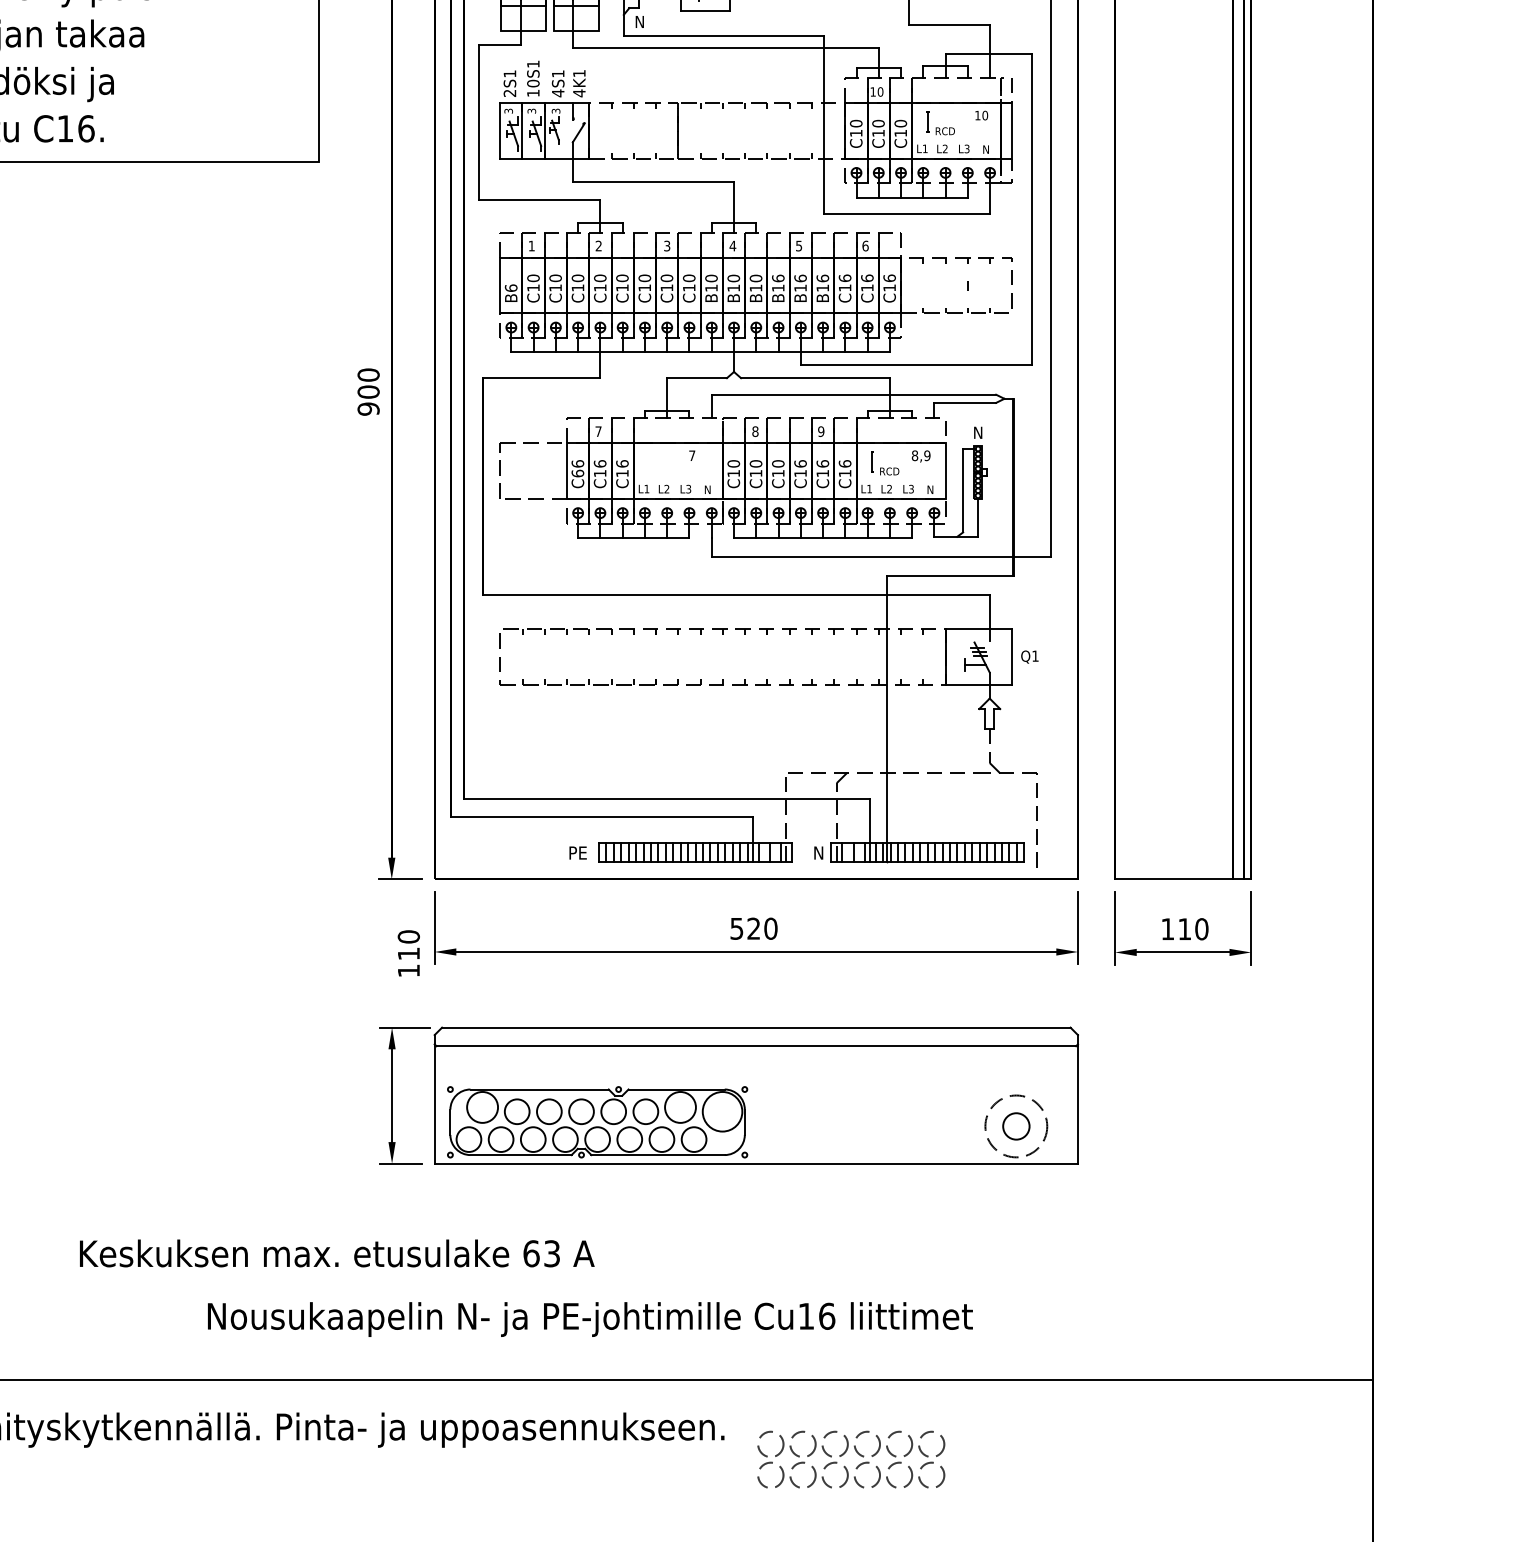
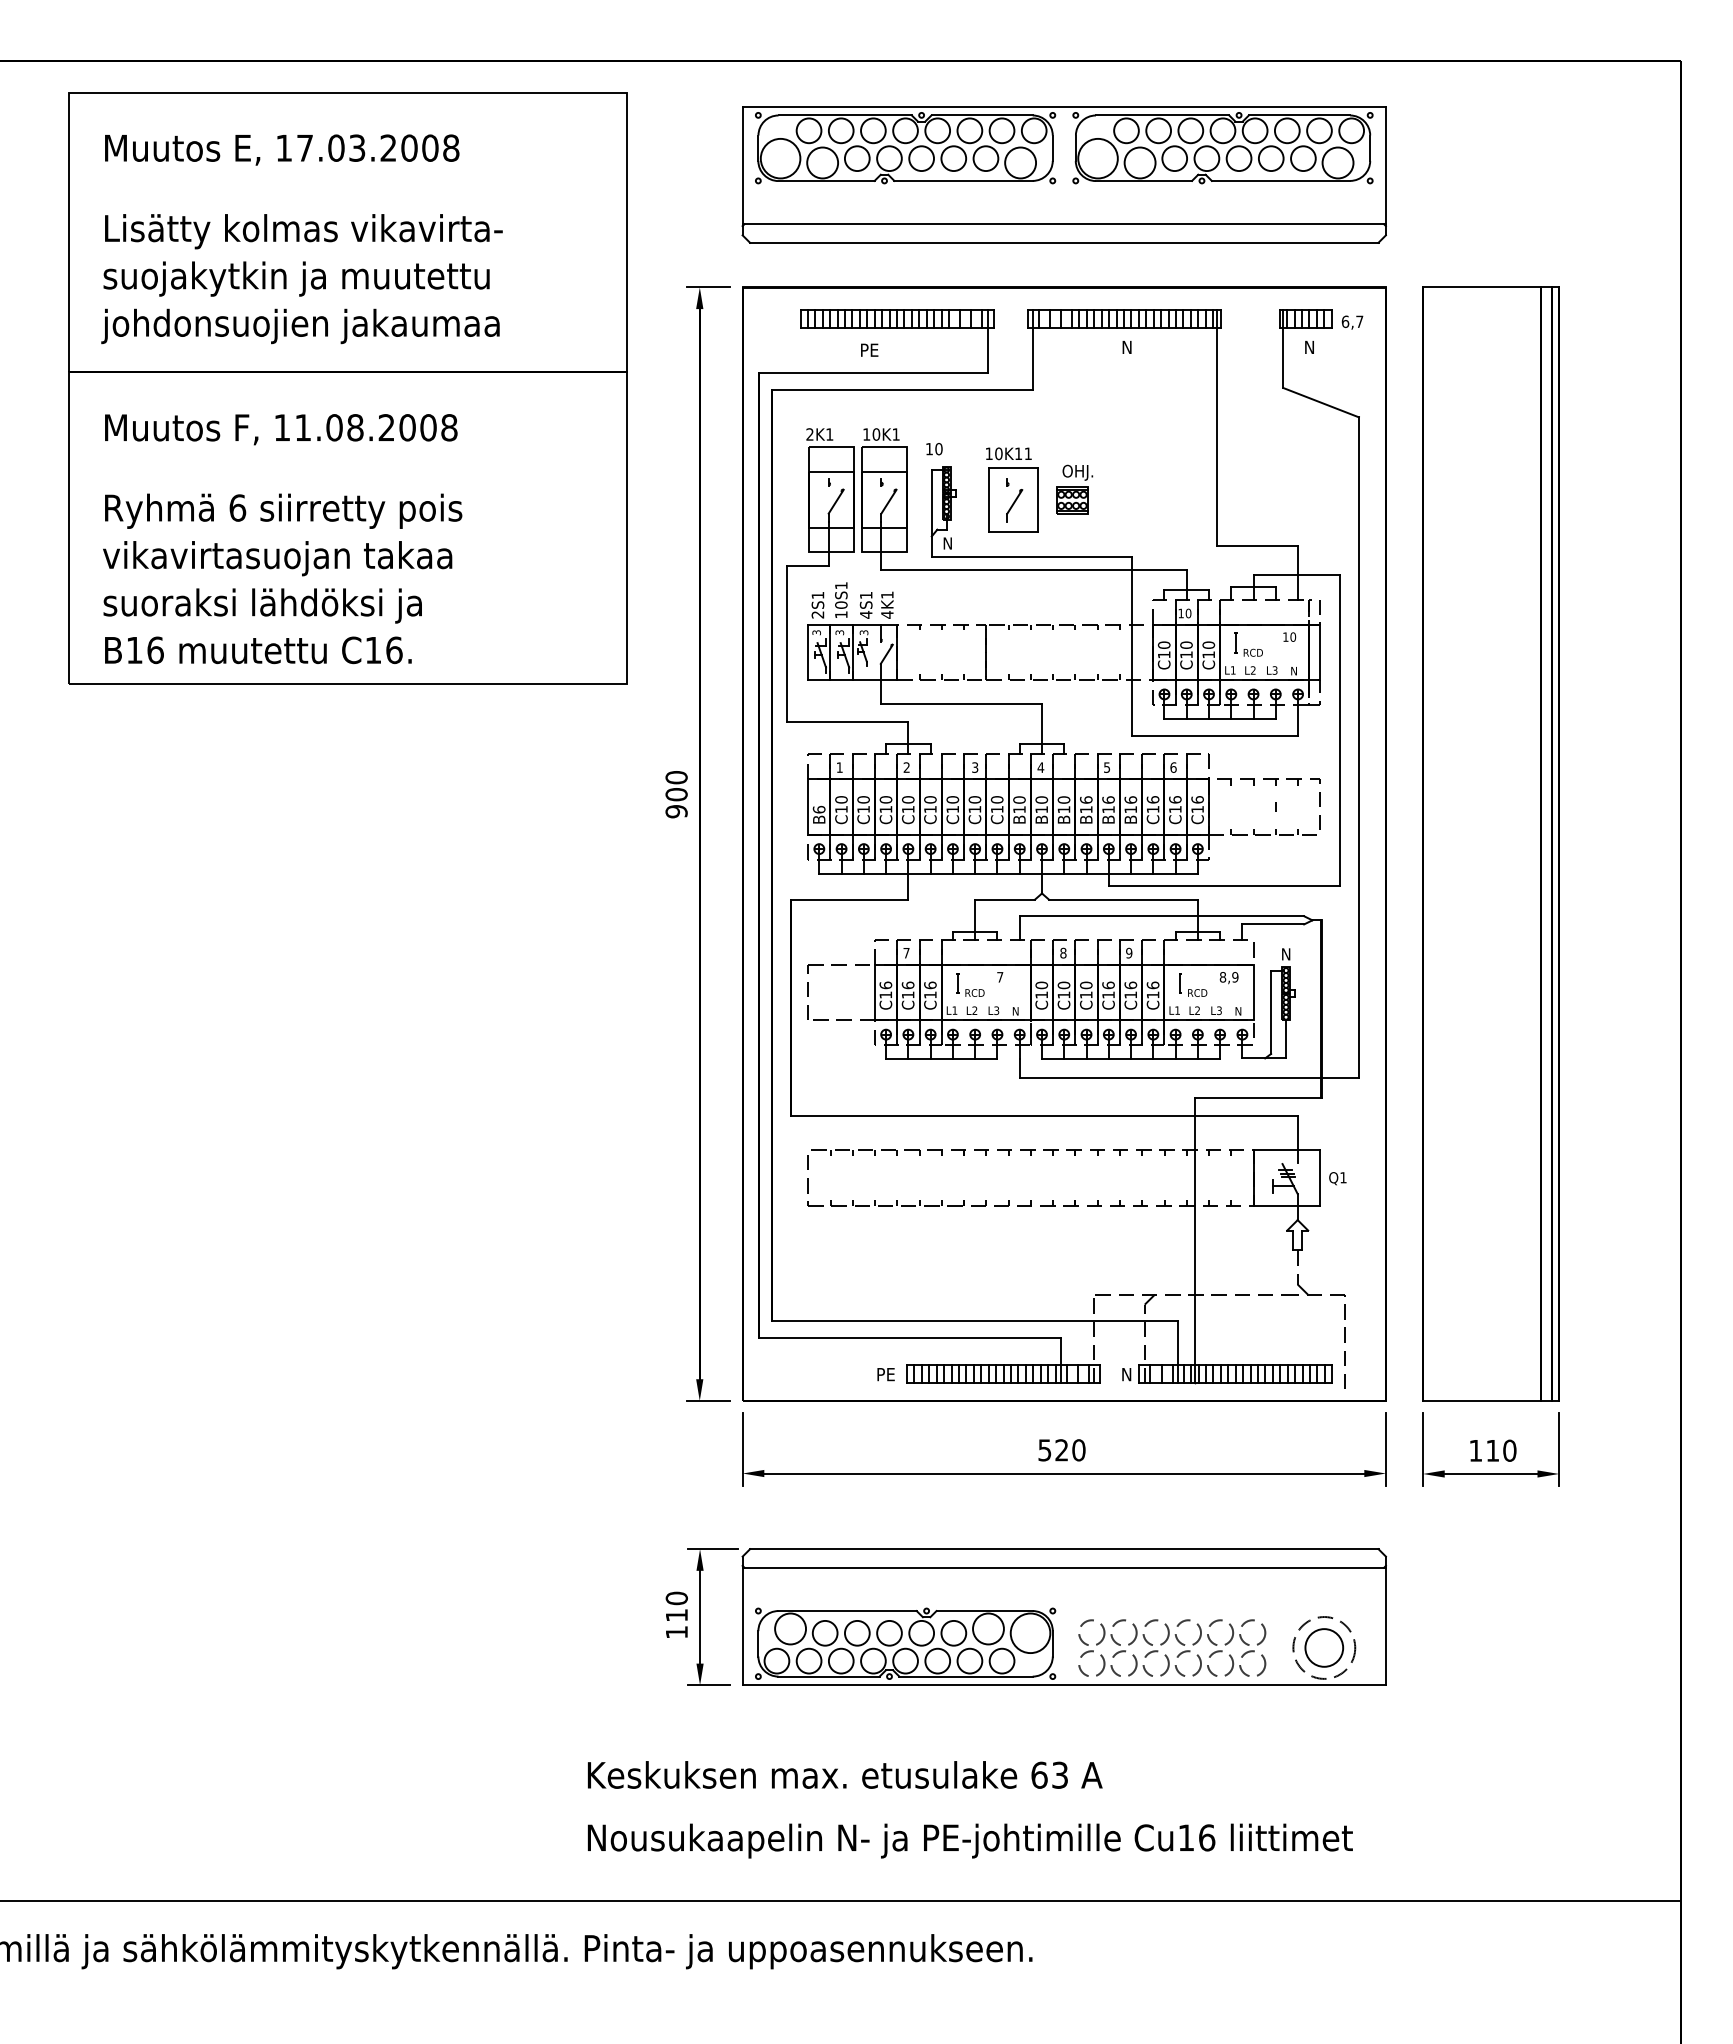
text: (368, 391) -> (676, 794), moved
part: (662, 462) -> (970, 984), added
text: (577, 472) -> (885, 994), C66 -> C16
text: (408, 952) -> (676, 1614), moved
circle: (1016, 1125) -> (1324, 1647), size x1.43
text: (337, 1252) -> (845, 1774), moved
text: (590, 1318) -> (970, 1840), moved
part: (856, 1452) -> (1177, 1641), moved

